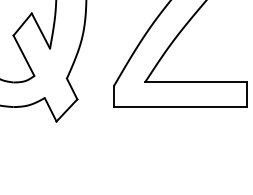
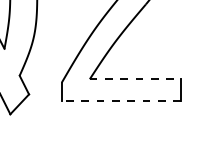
line: (195, 82) -> (135, 79), solid -> dashed
line: (179, 107) -> (120, 101), solid -> dashed

